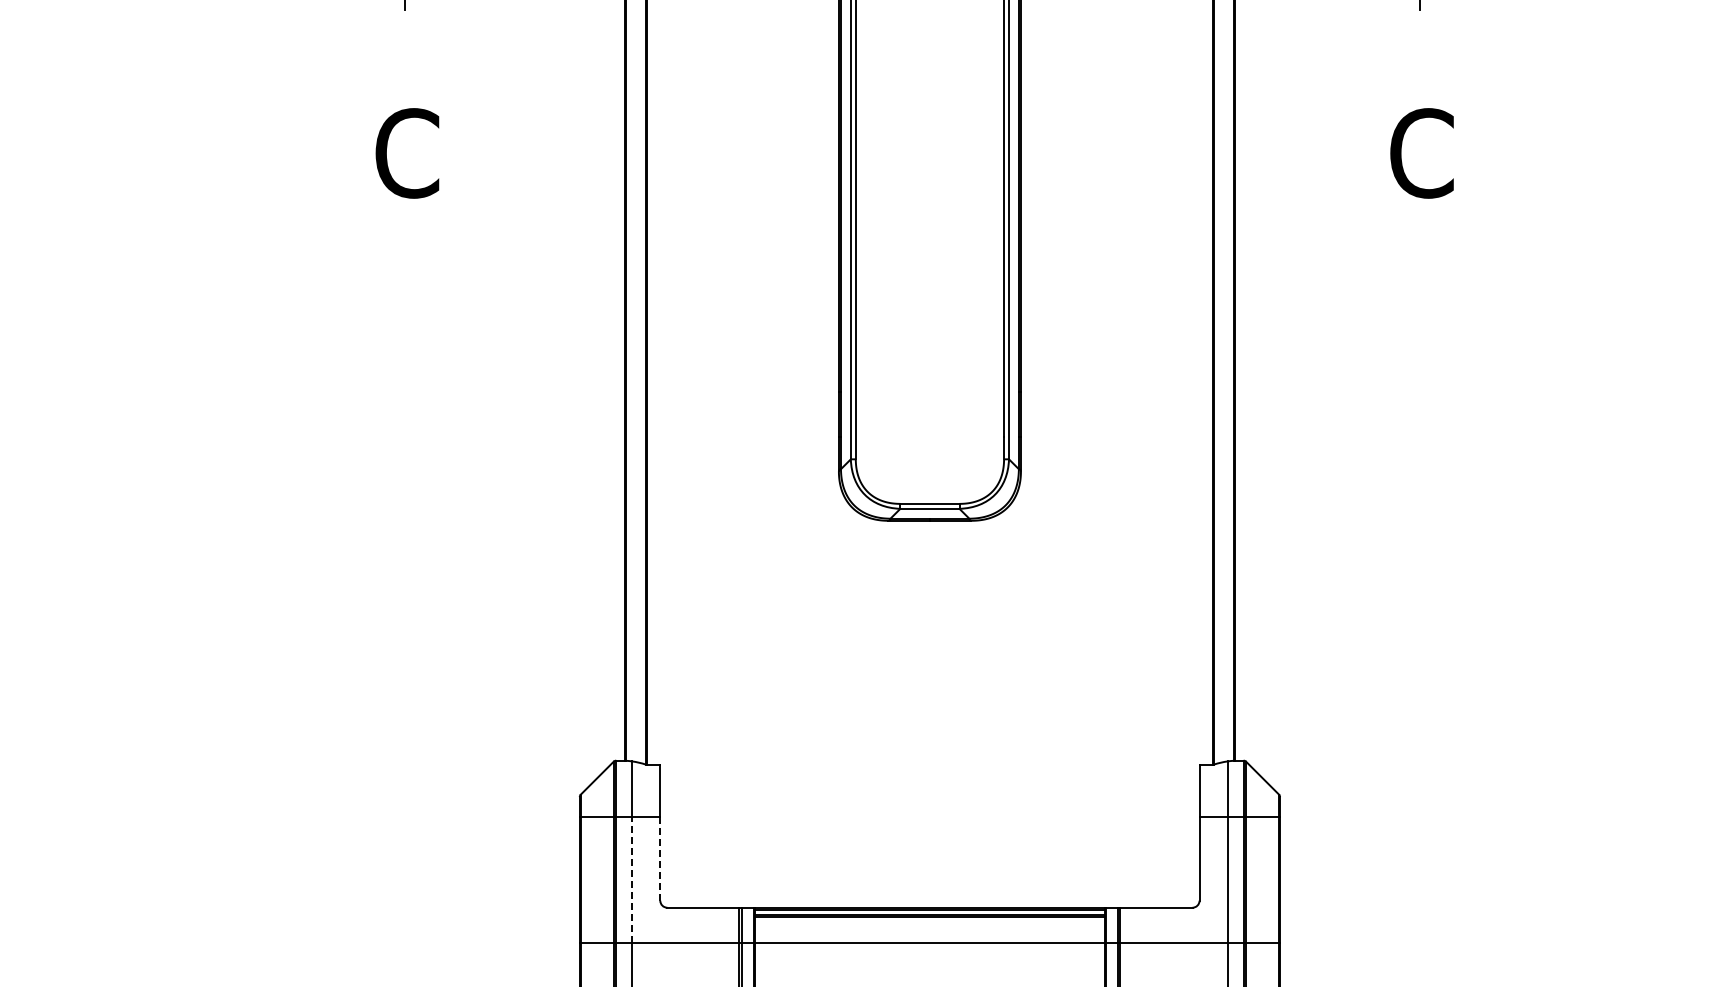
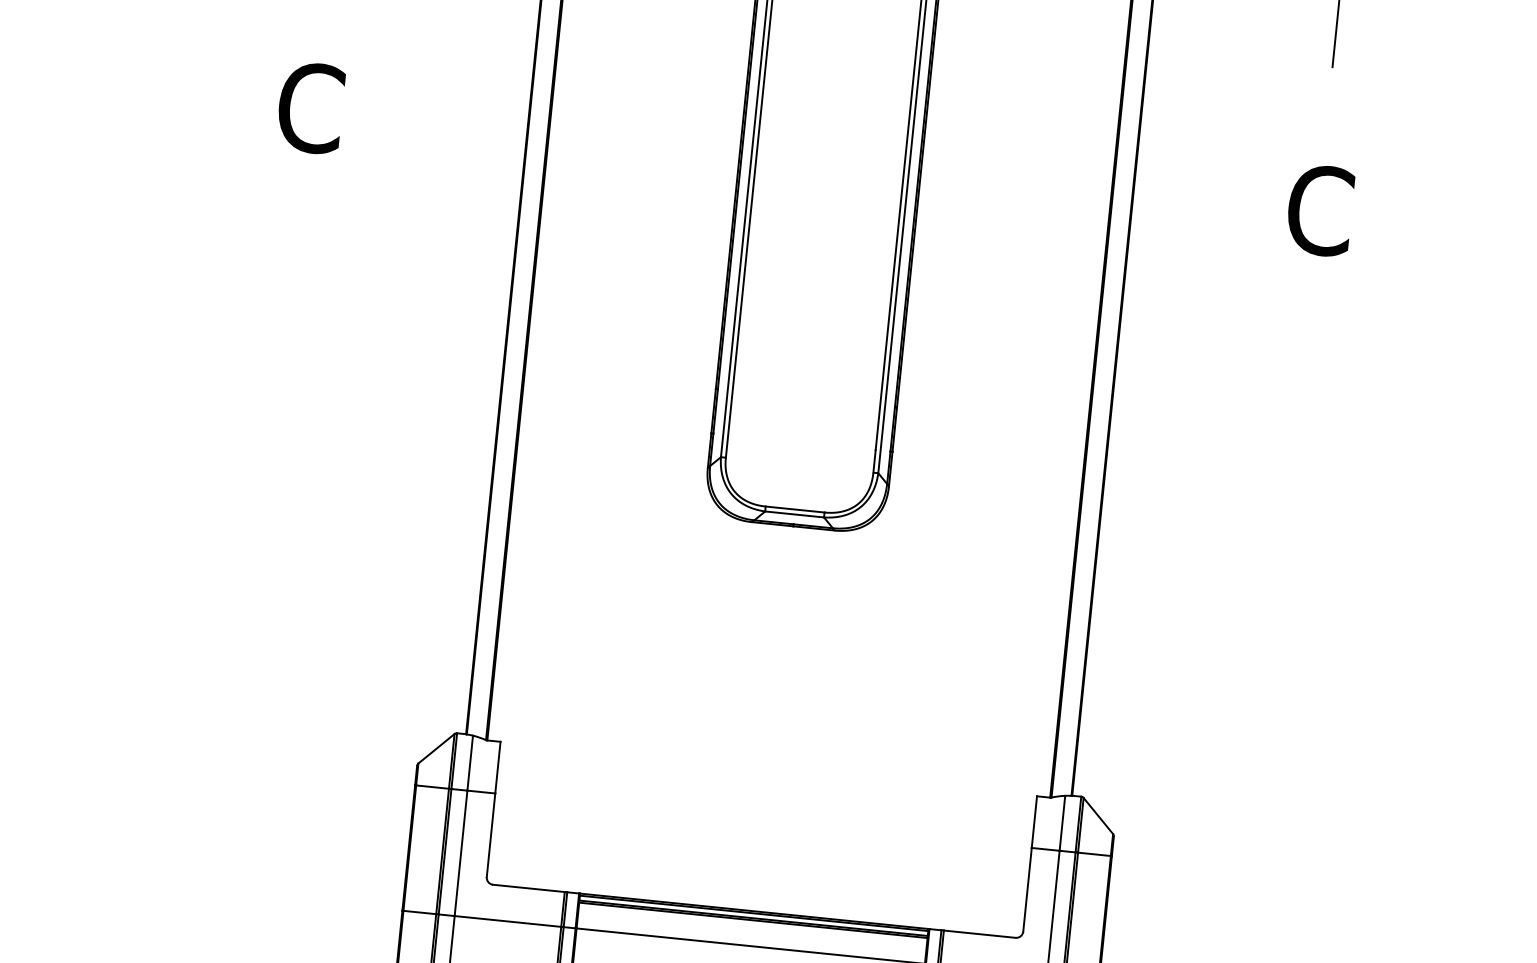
line: (660, 858) -> (491, 835), dashed -> solid
line: (632, 879) -> (461, 853), dashed -> solid

